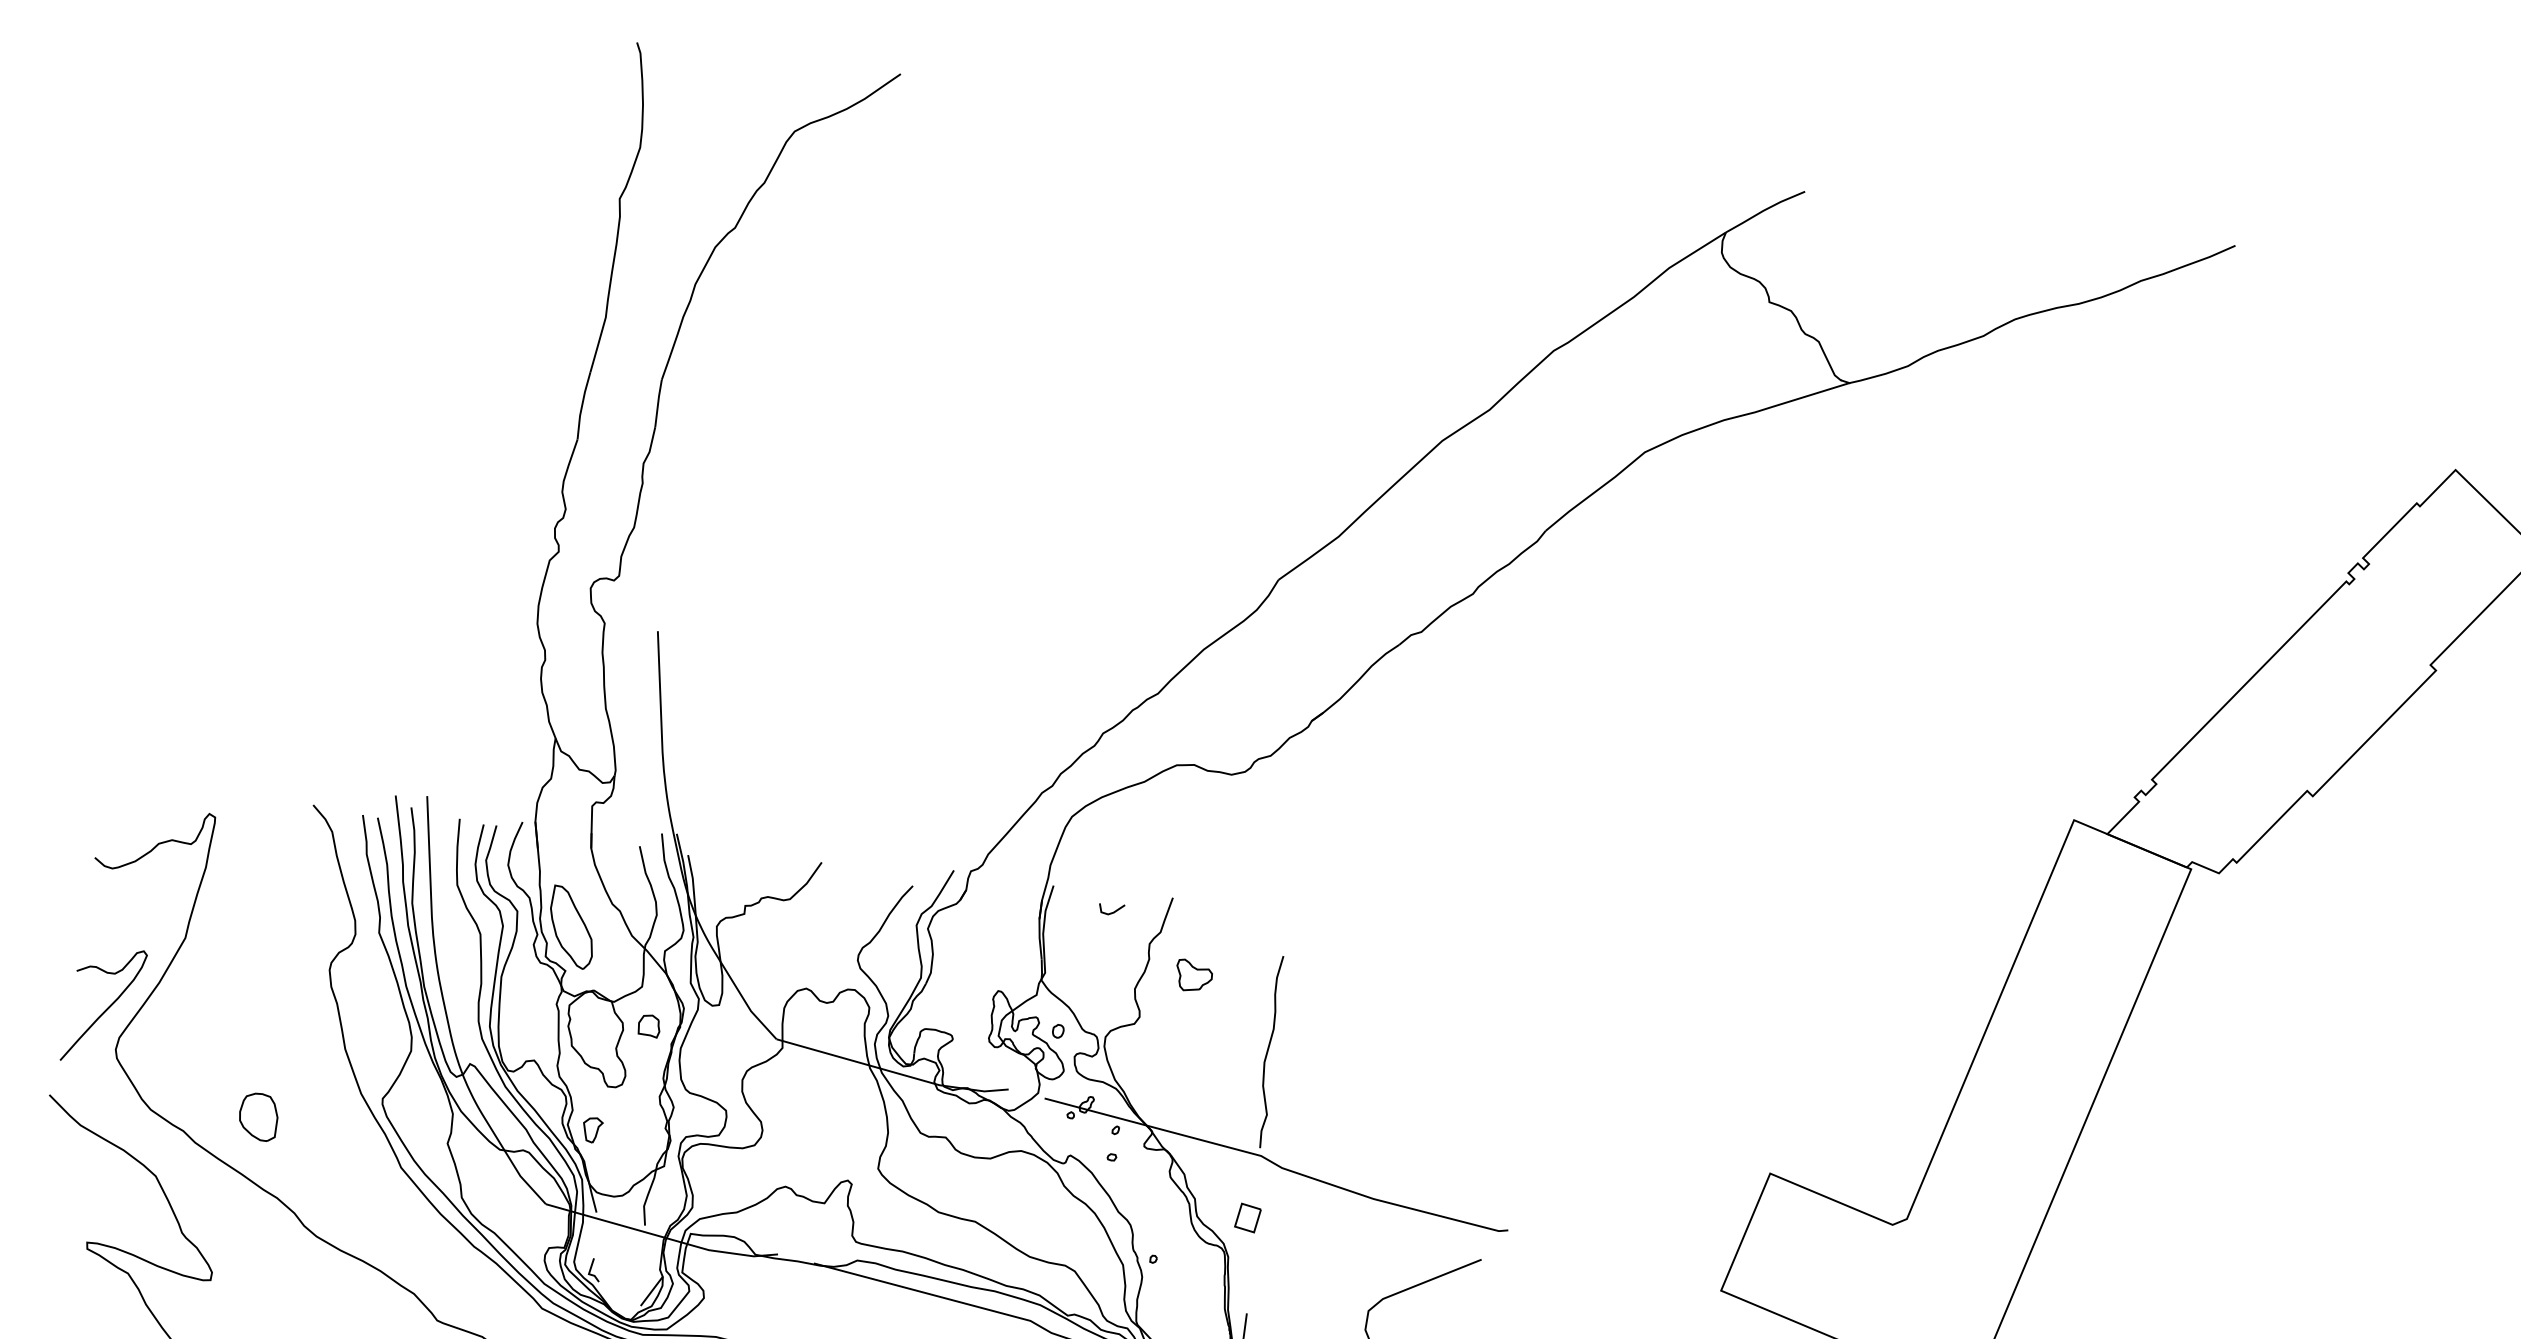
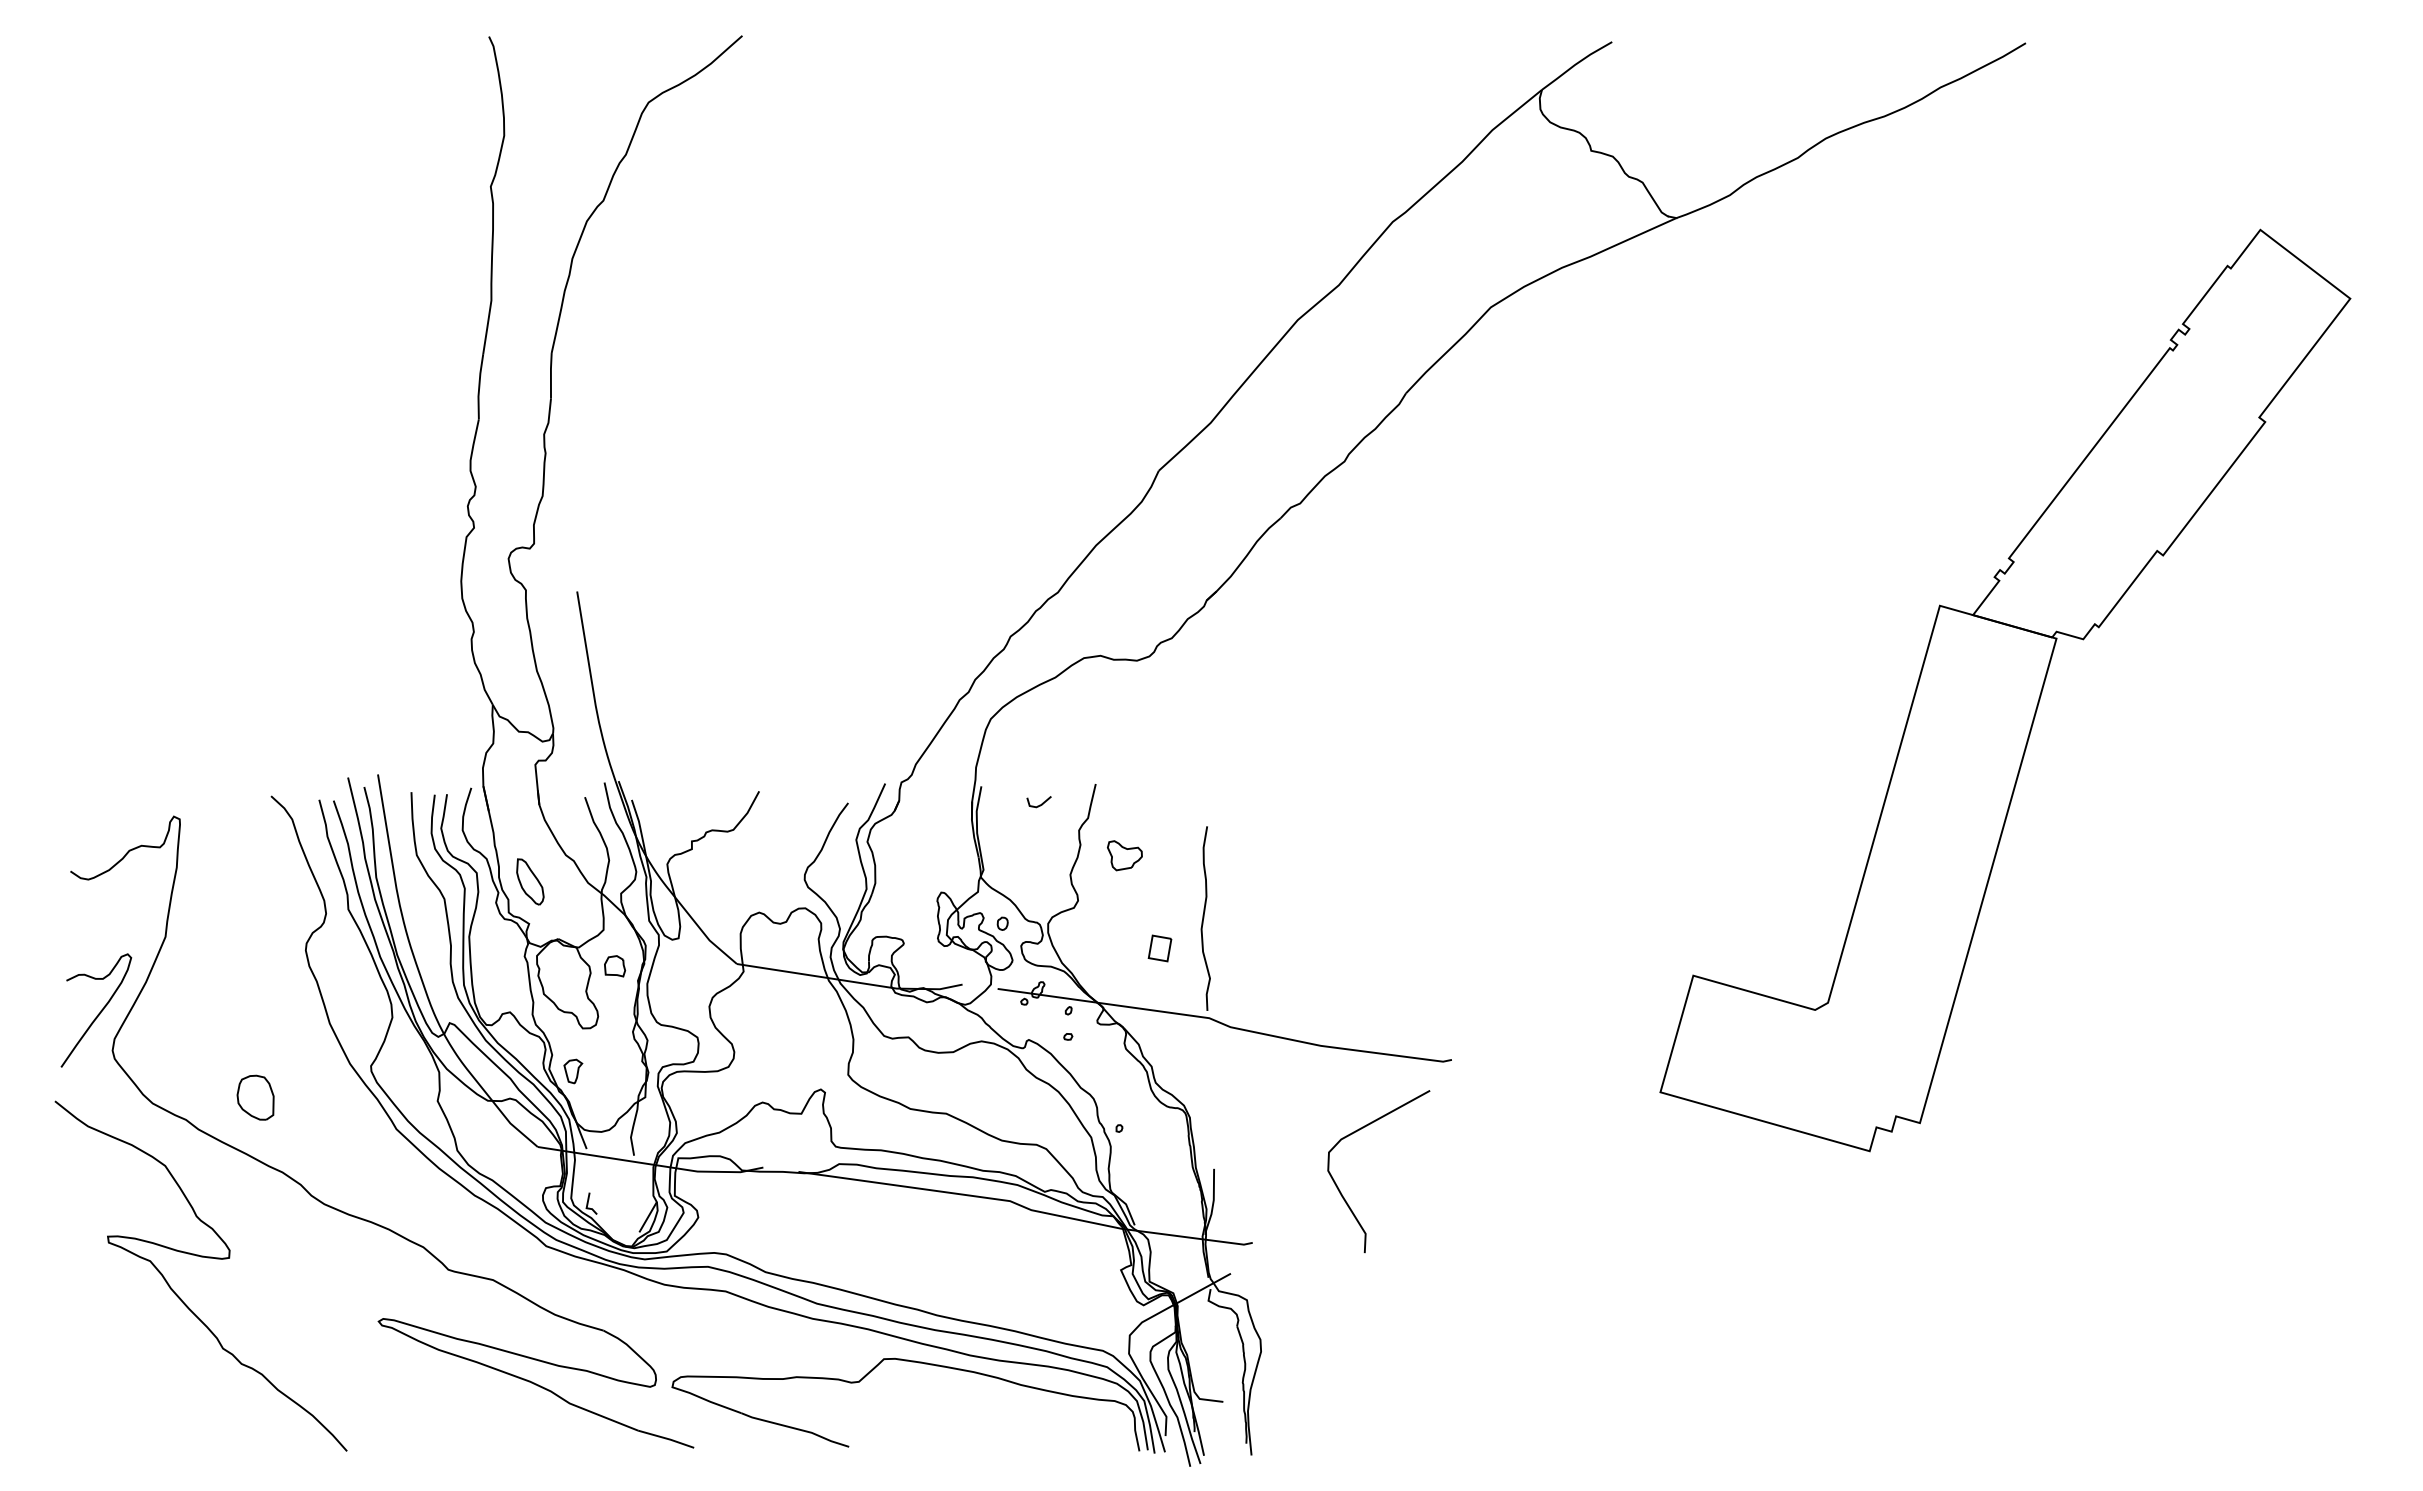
part: (572, 927) -> (530, 881), size x0.6
part: (1247, 1217) -> (1159, 948), moved

